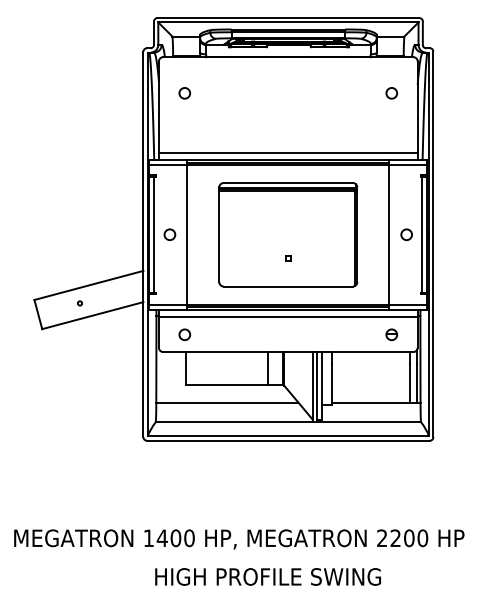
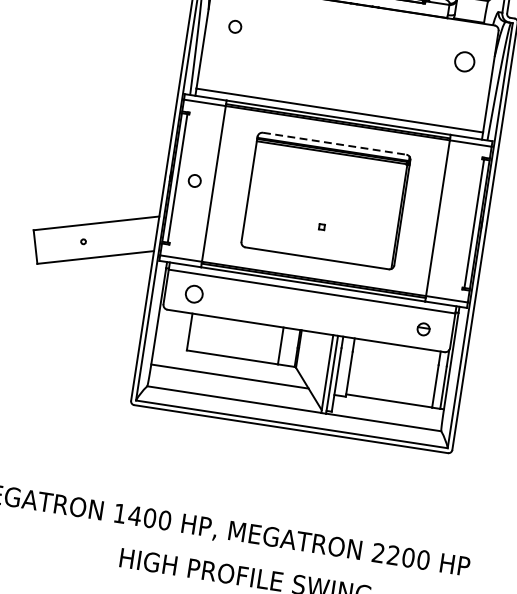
circle: (391, 93) -> (464, 62), size x1.6
line: (288, 183) -> (334, 144), solid -> dashed
circle: (406, 234) -> (456, 220), removed
circle: (184, 334) -> (194, 293), size x1.4

